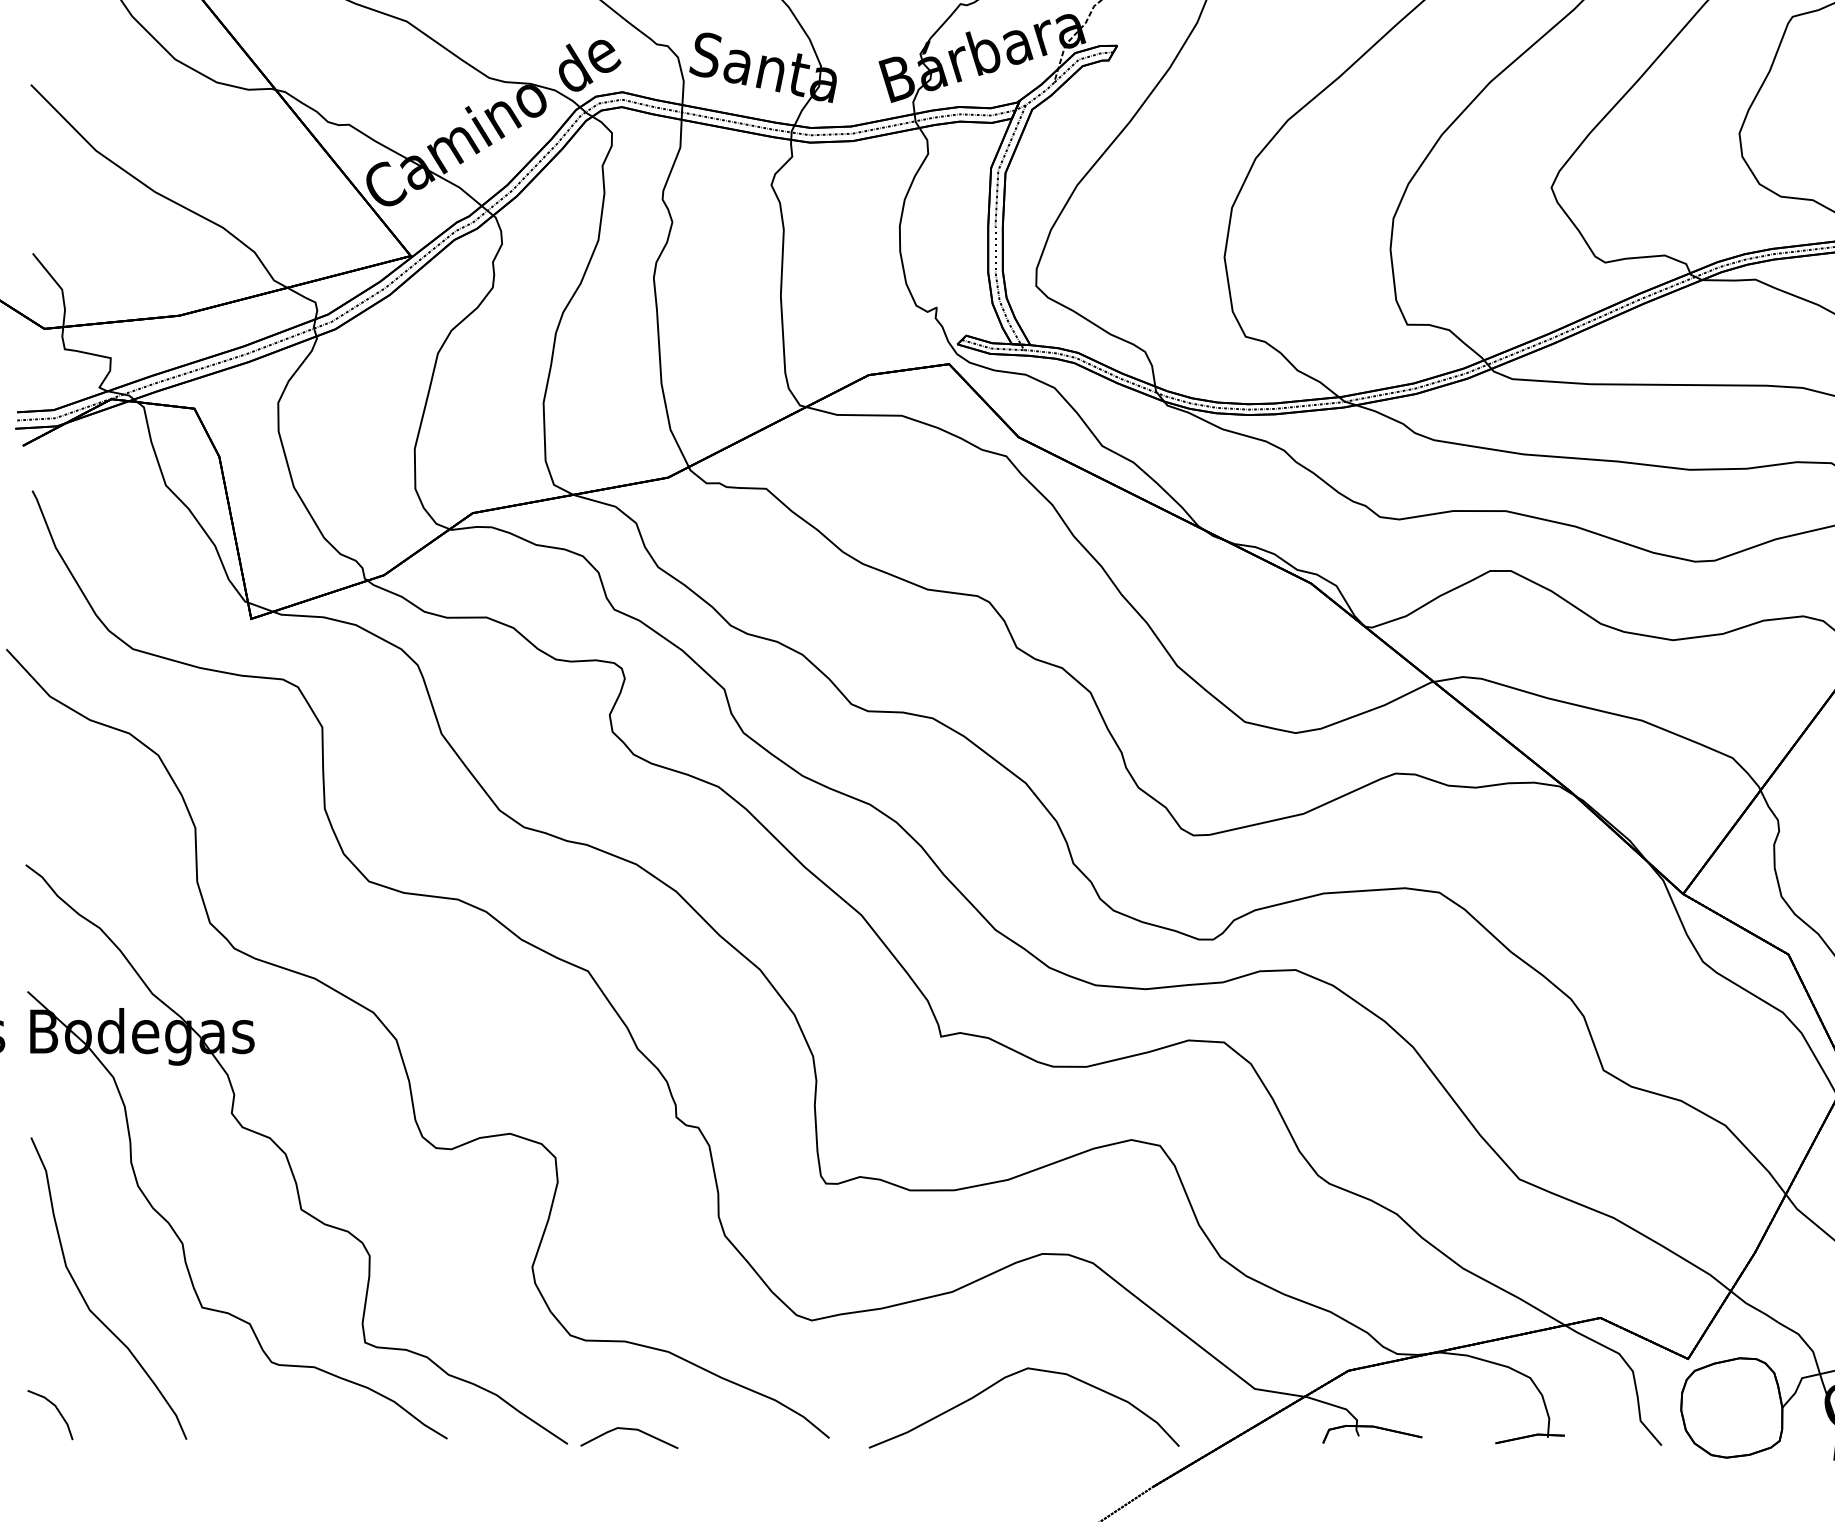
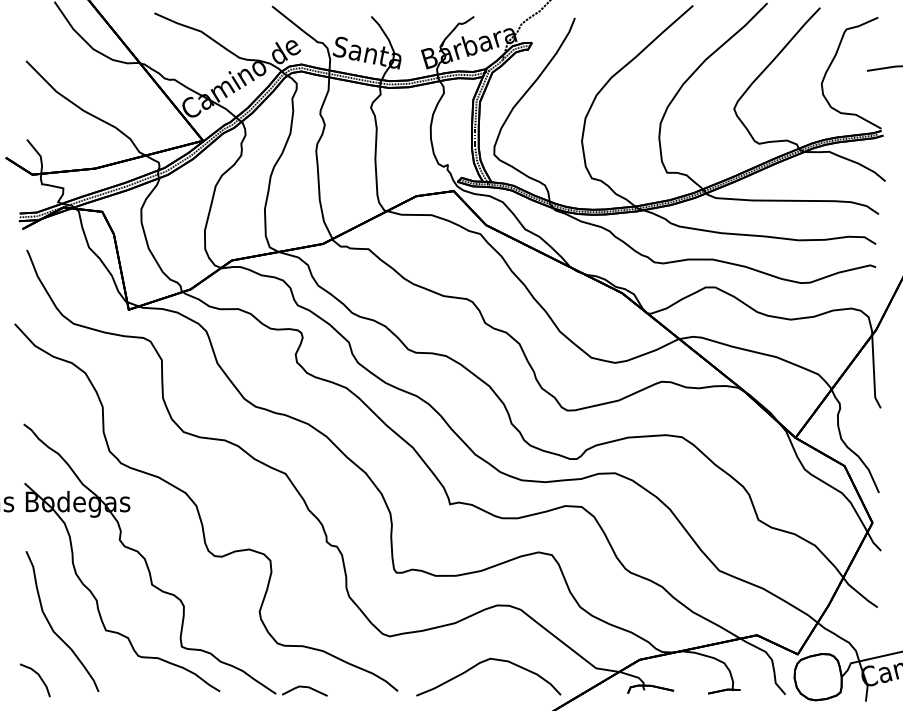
part: (50, 1415) -> (35, 680), size x1.43

